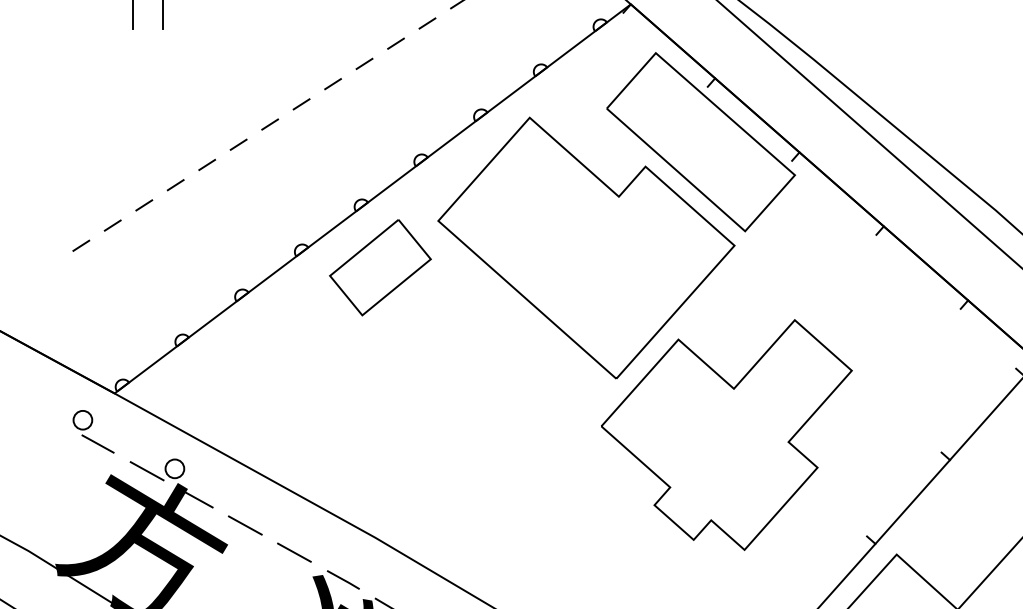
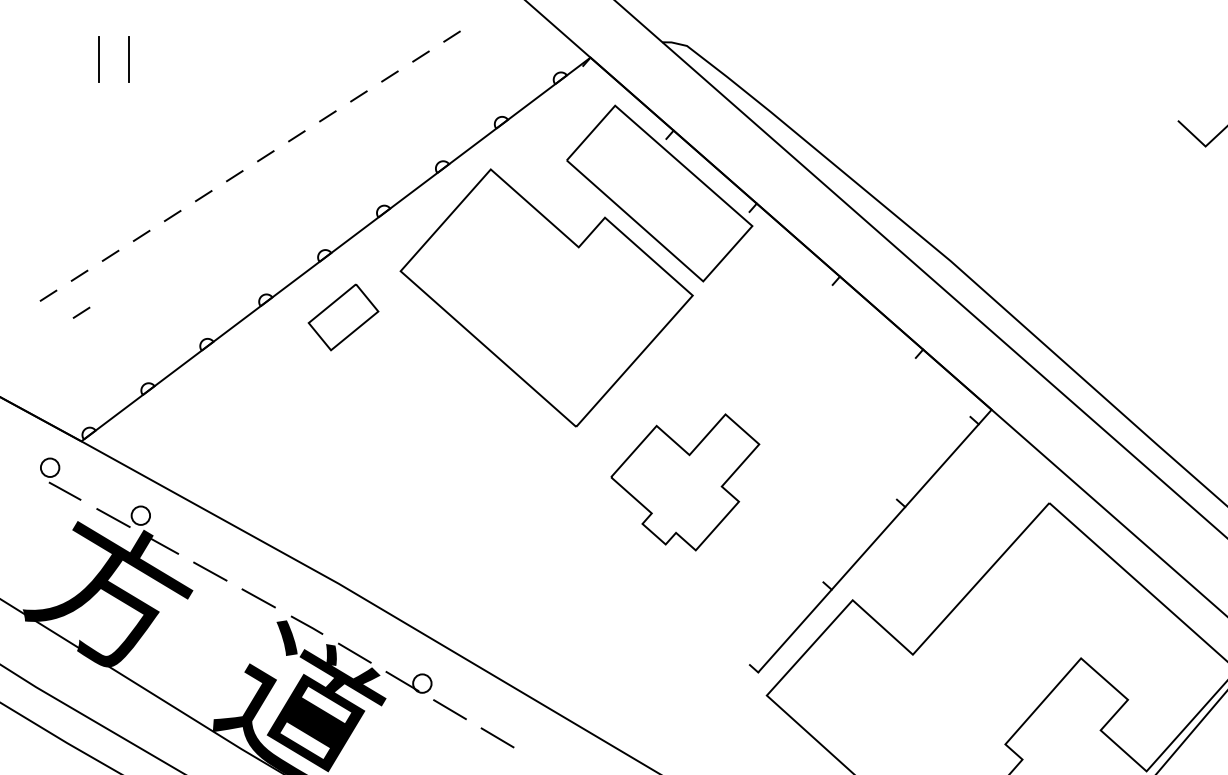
line: (114, 262) -> (81, 312), added
part: (380, 267) -> (343, 317), size x0.7
part: (727, 435) -> (685, 482), size x0.6

